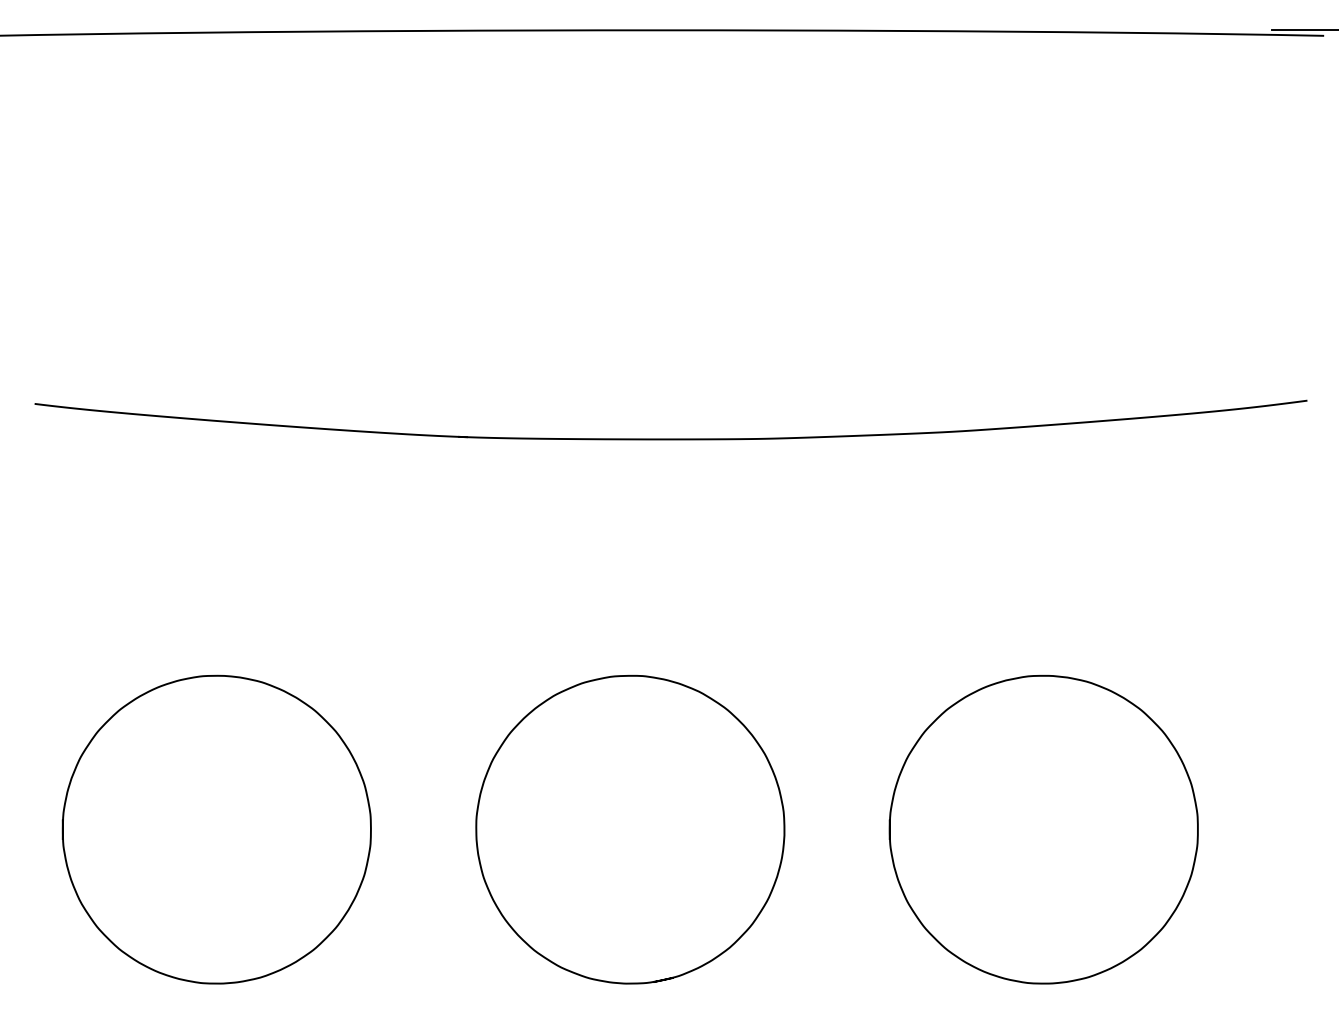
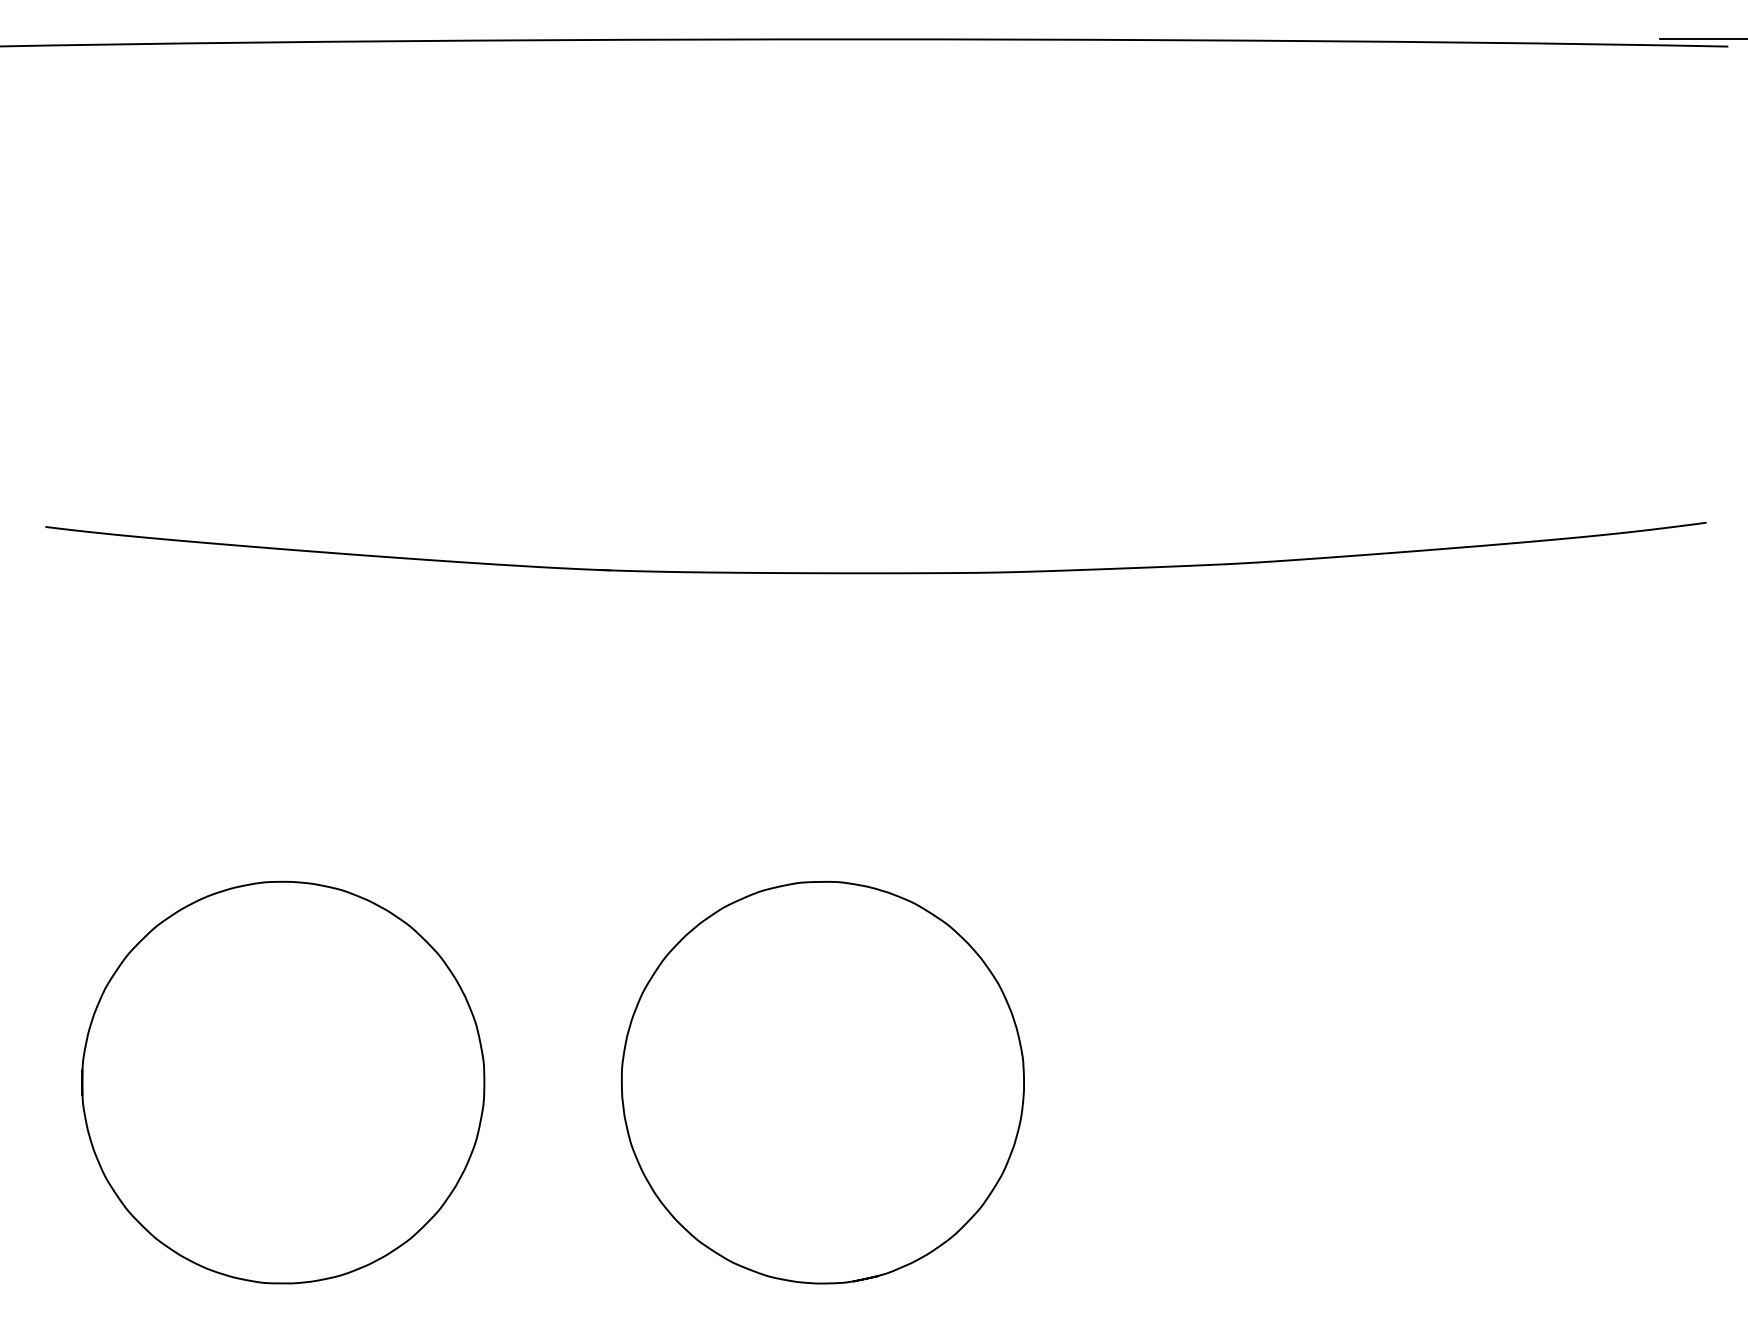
curve: (1012, 680) -> (1321, 887), removed

